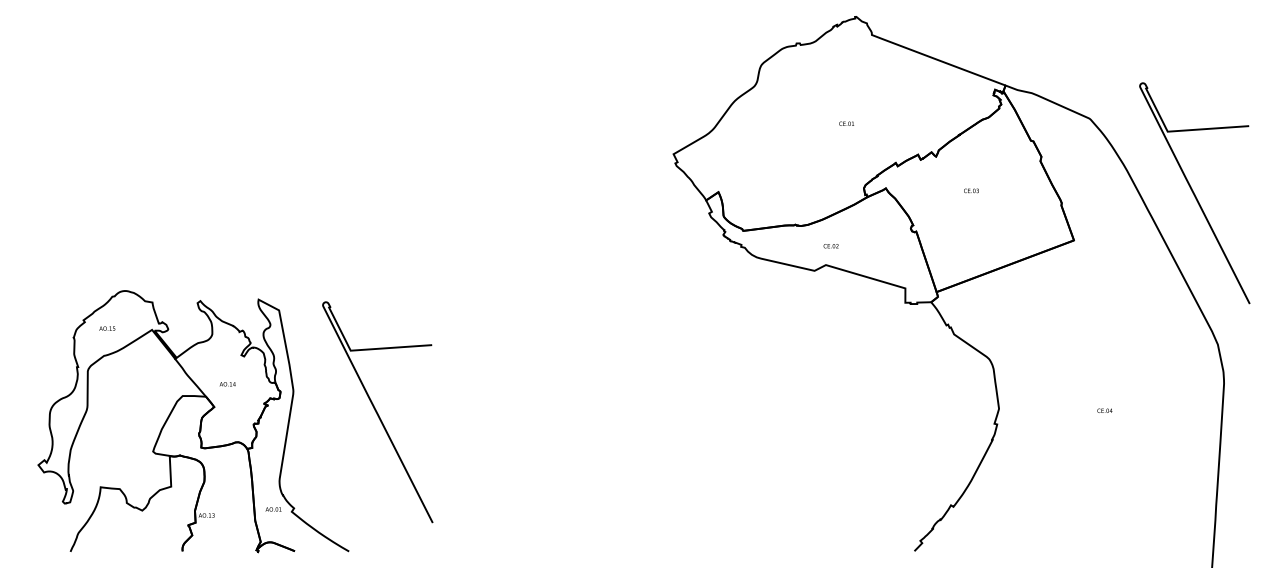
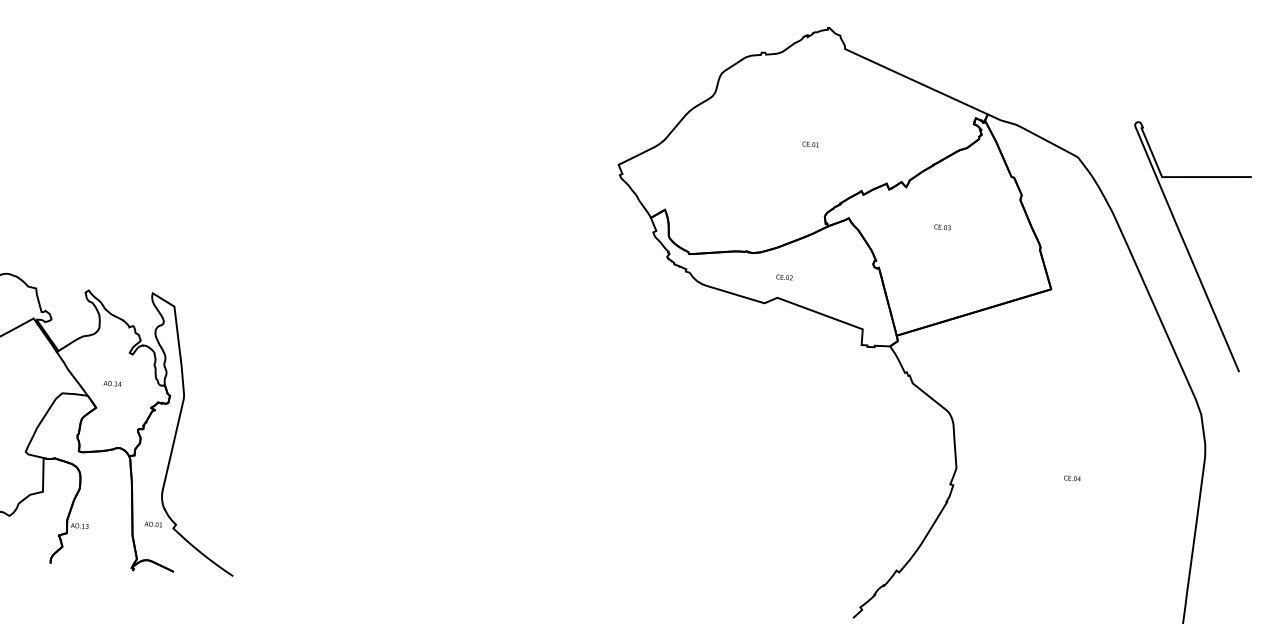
curve: (377, 412) -> (274, 425), removed

